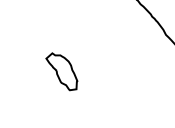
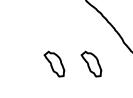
part: (118, 68) -> (91, 63), added

